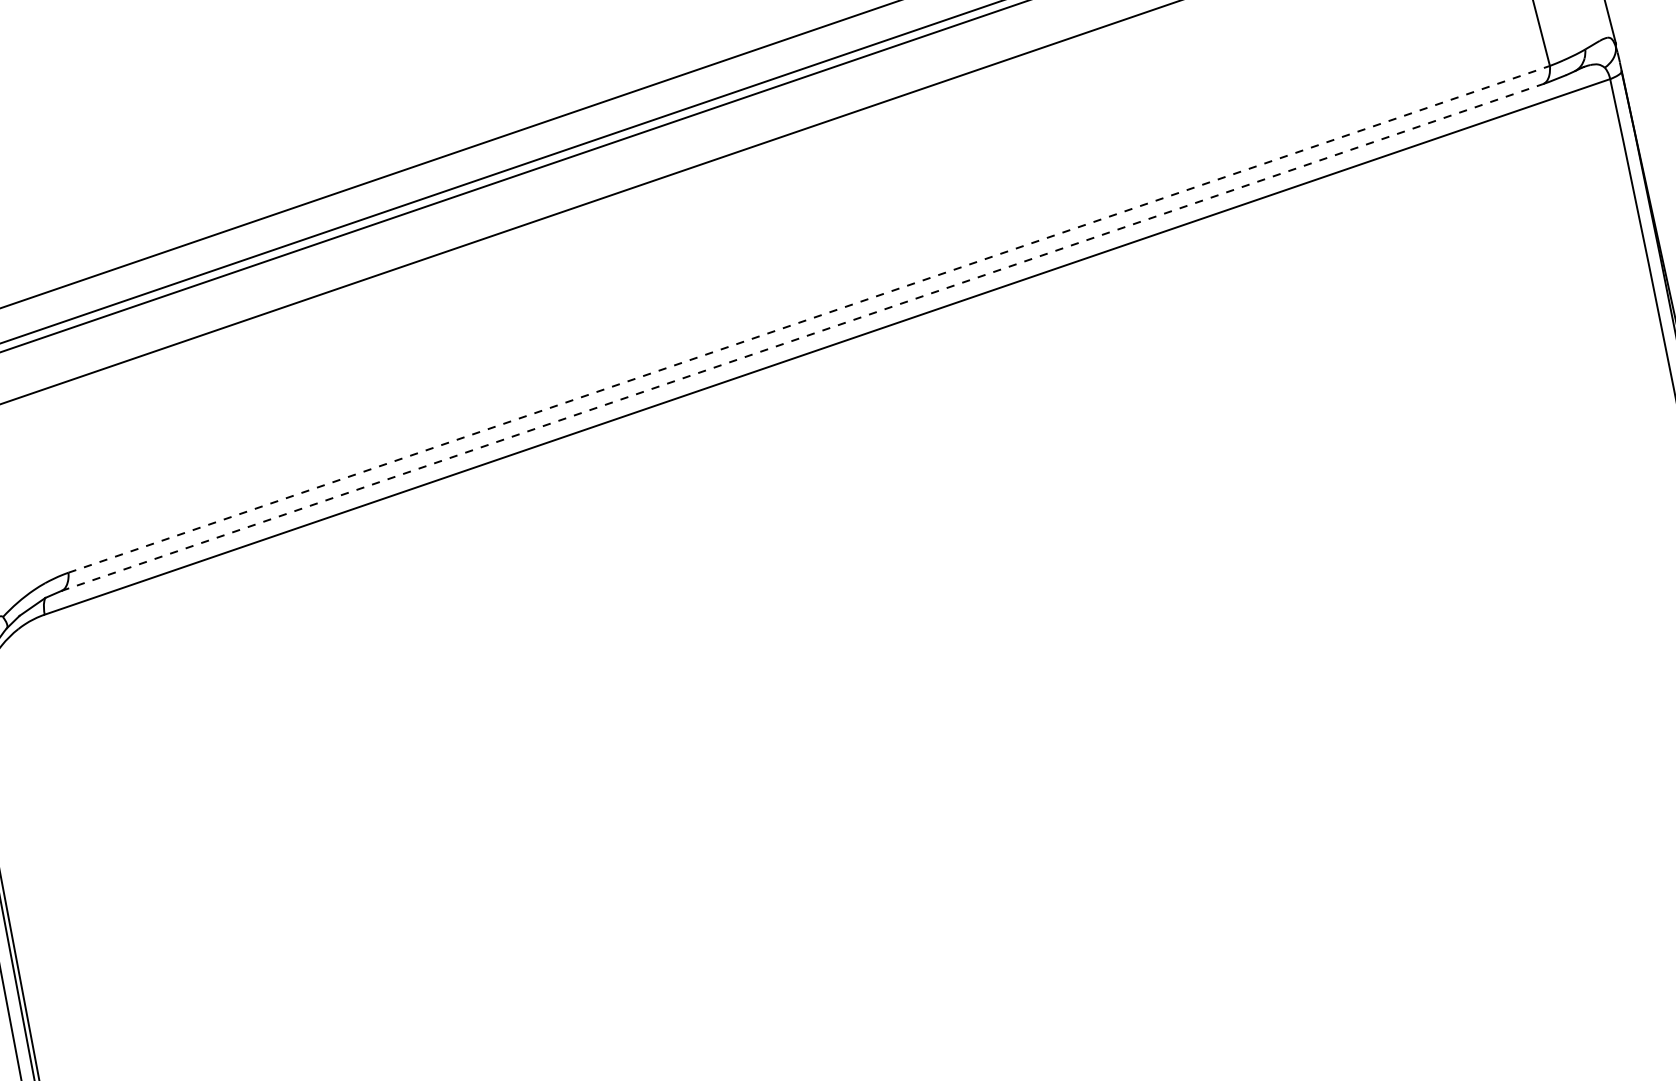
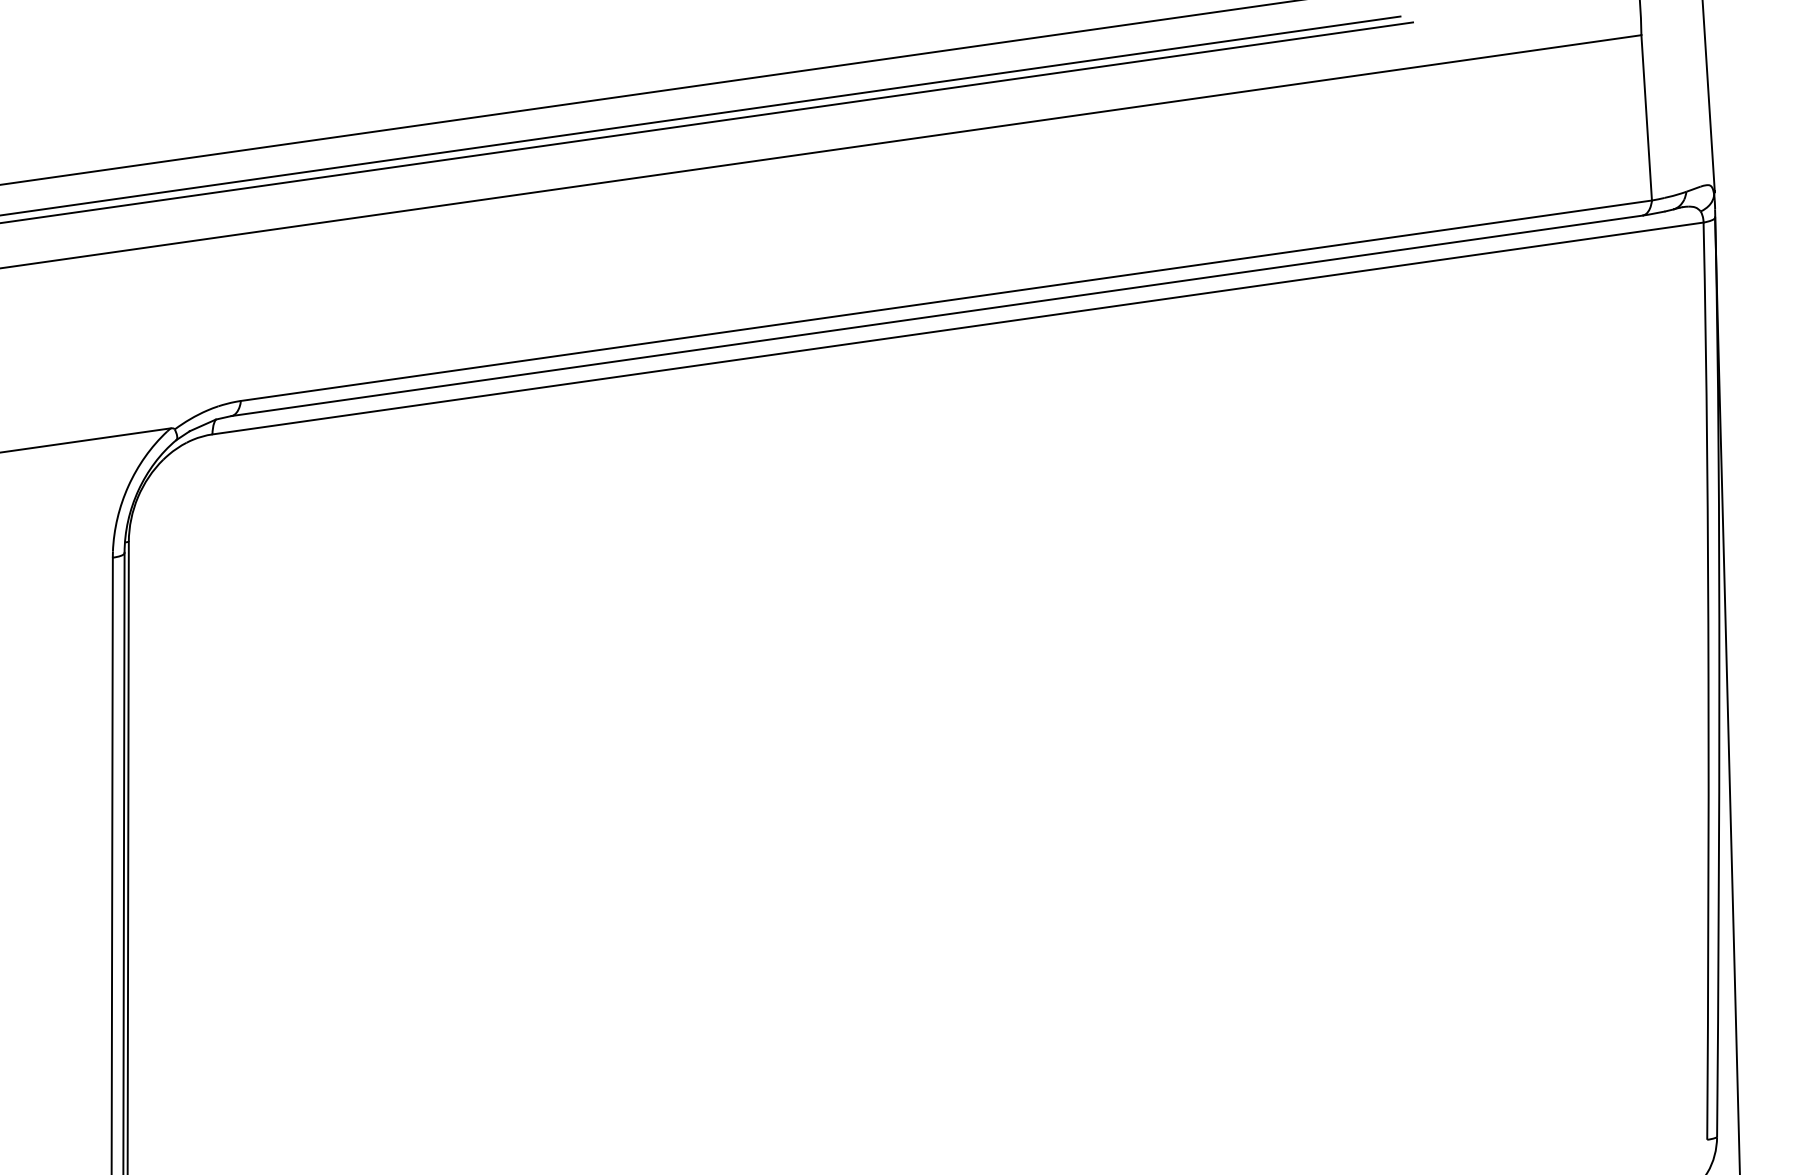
line: (809, 319) -> (946, 300), dashed -> solid
line: (802, 337) -> (937, 315), dashed -> solid

